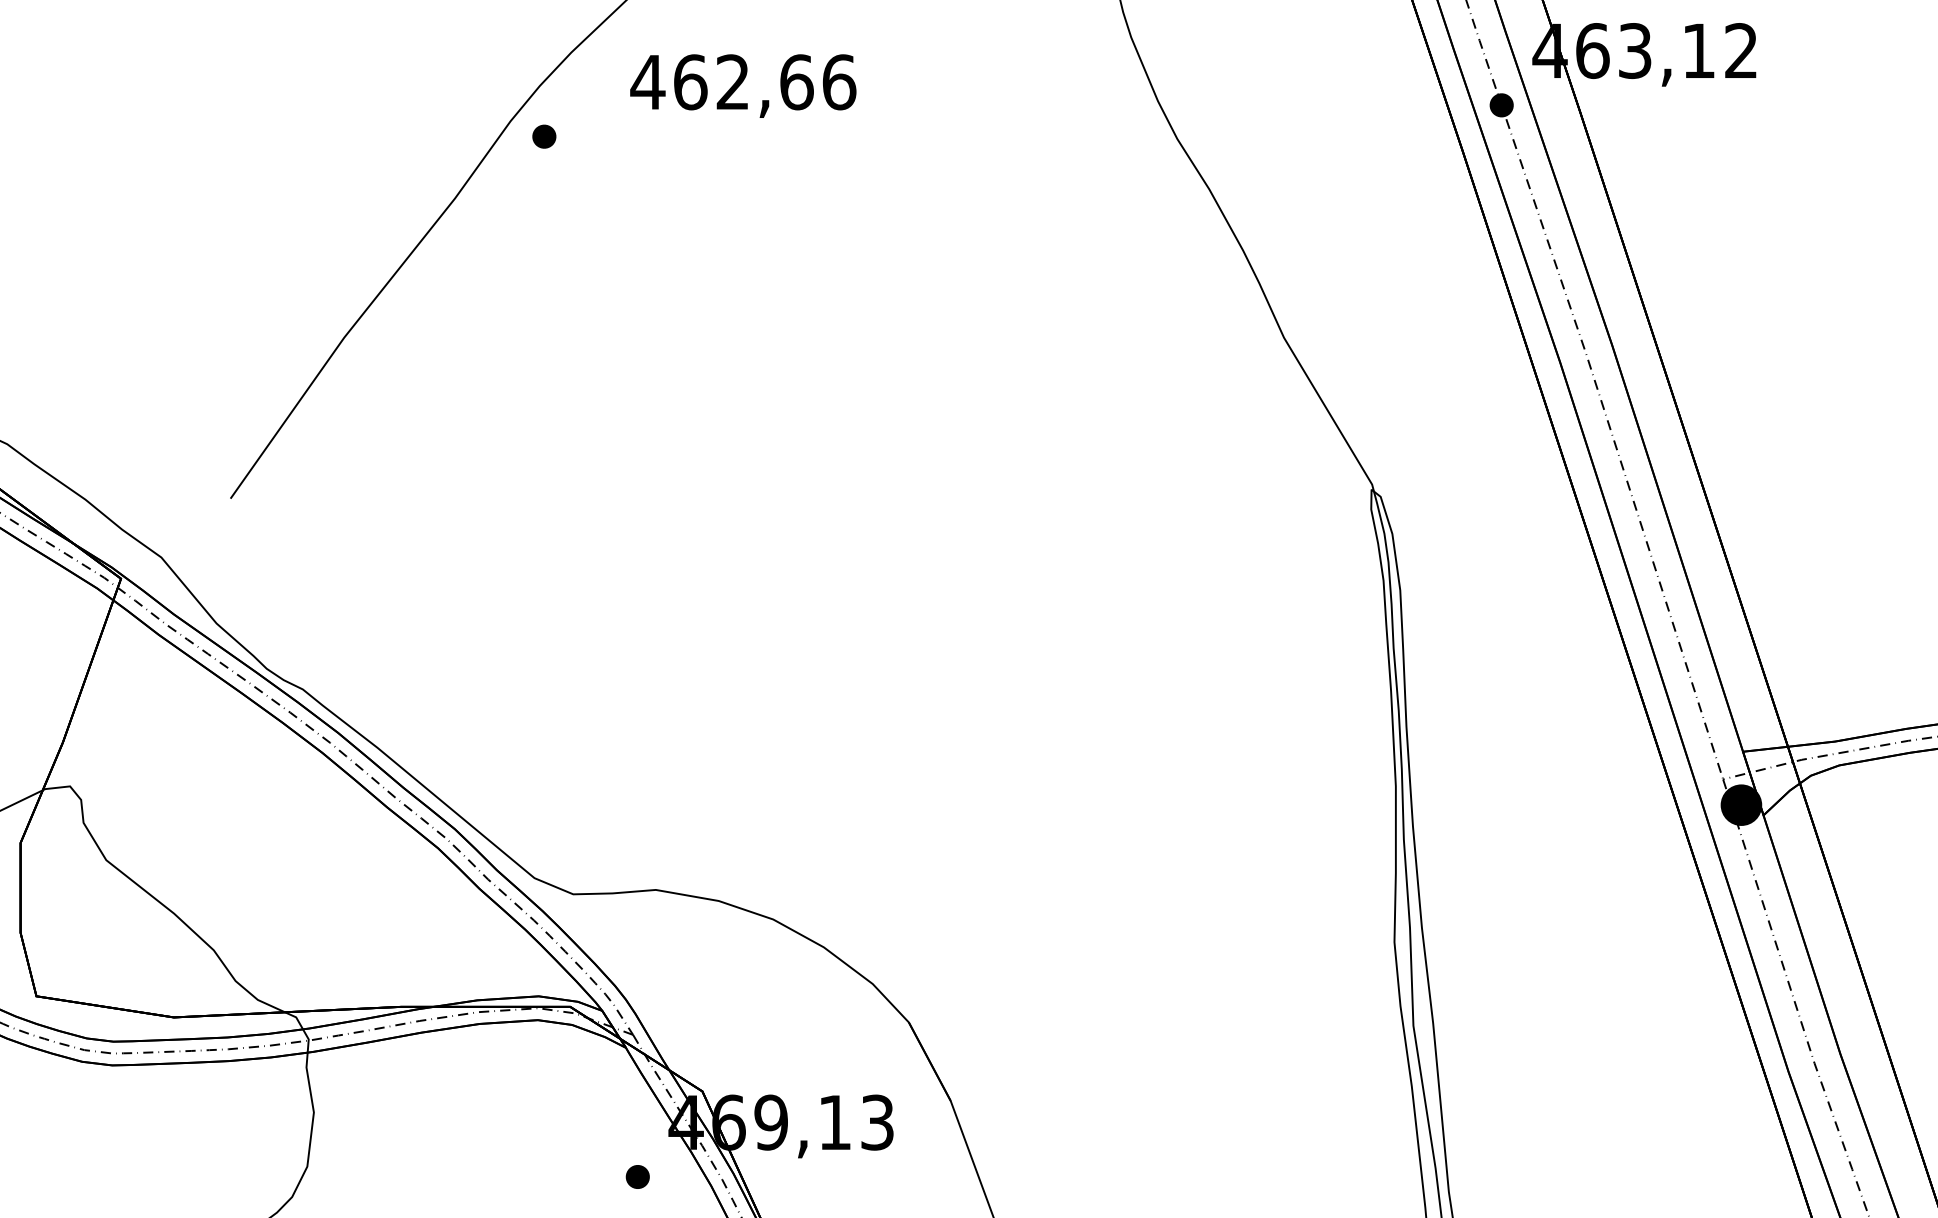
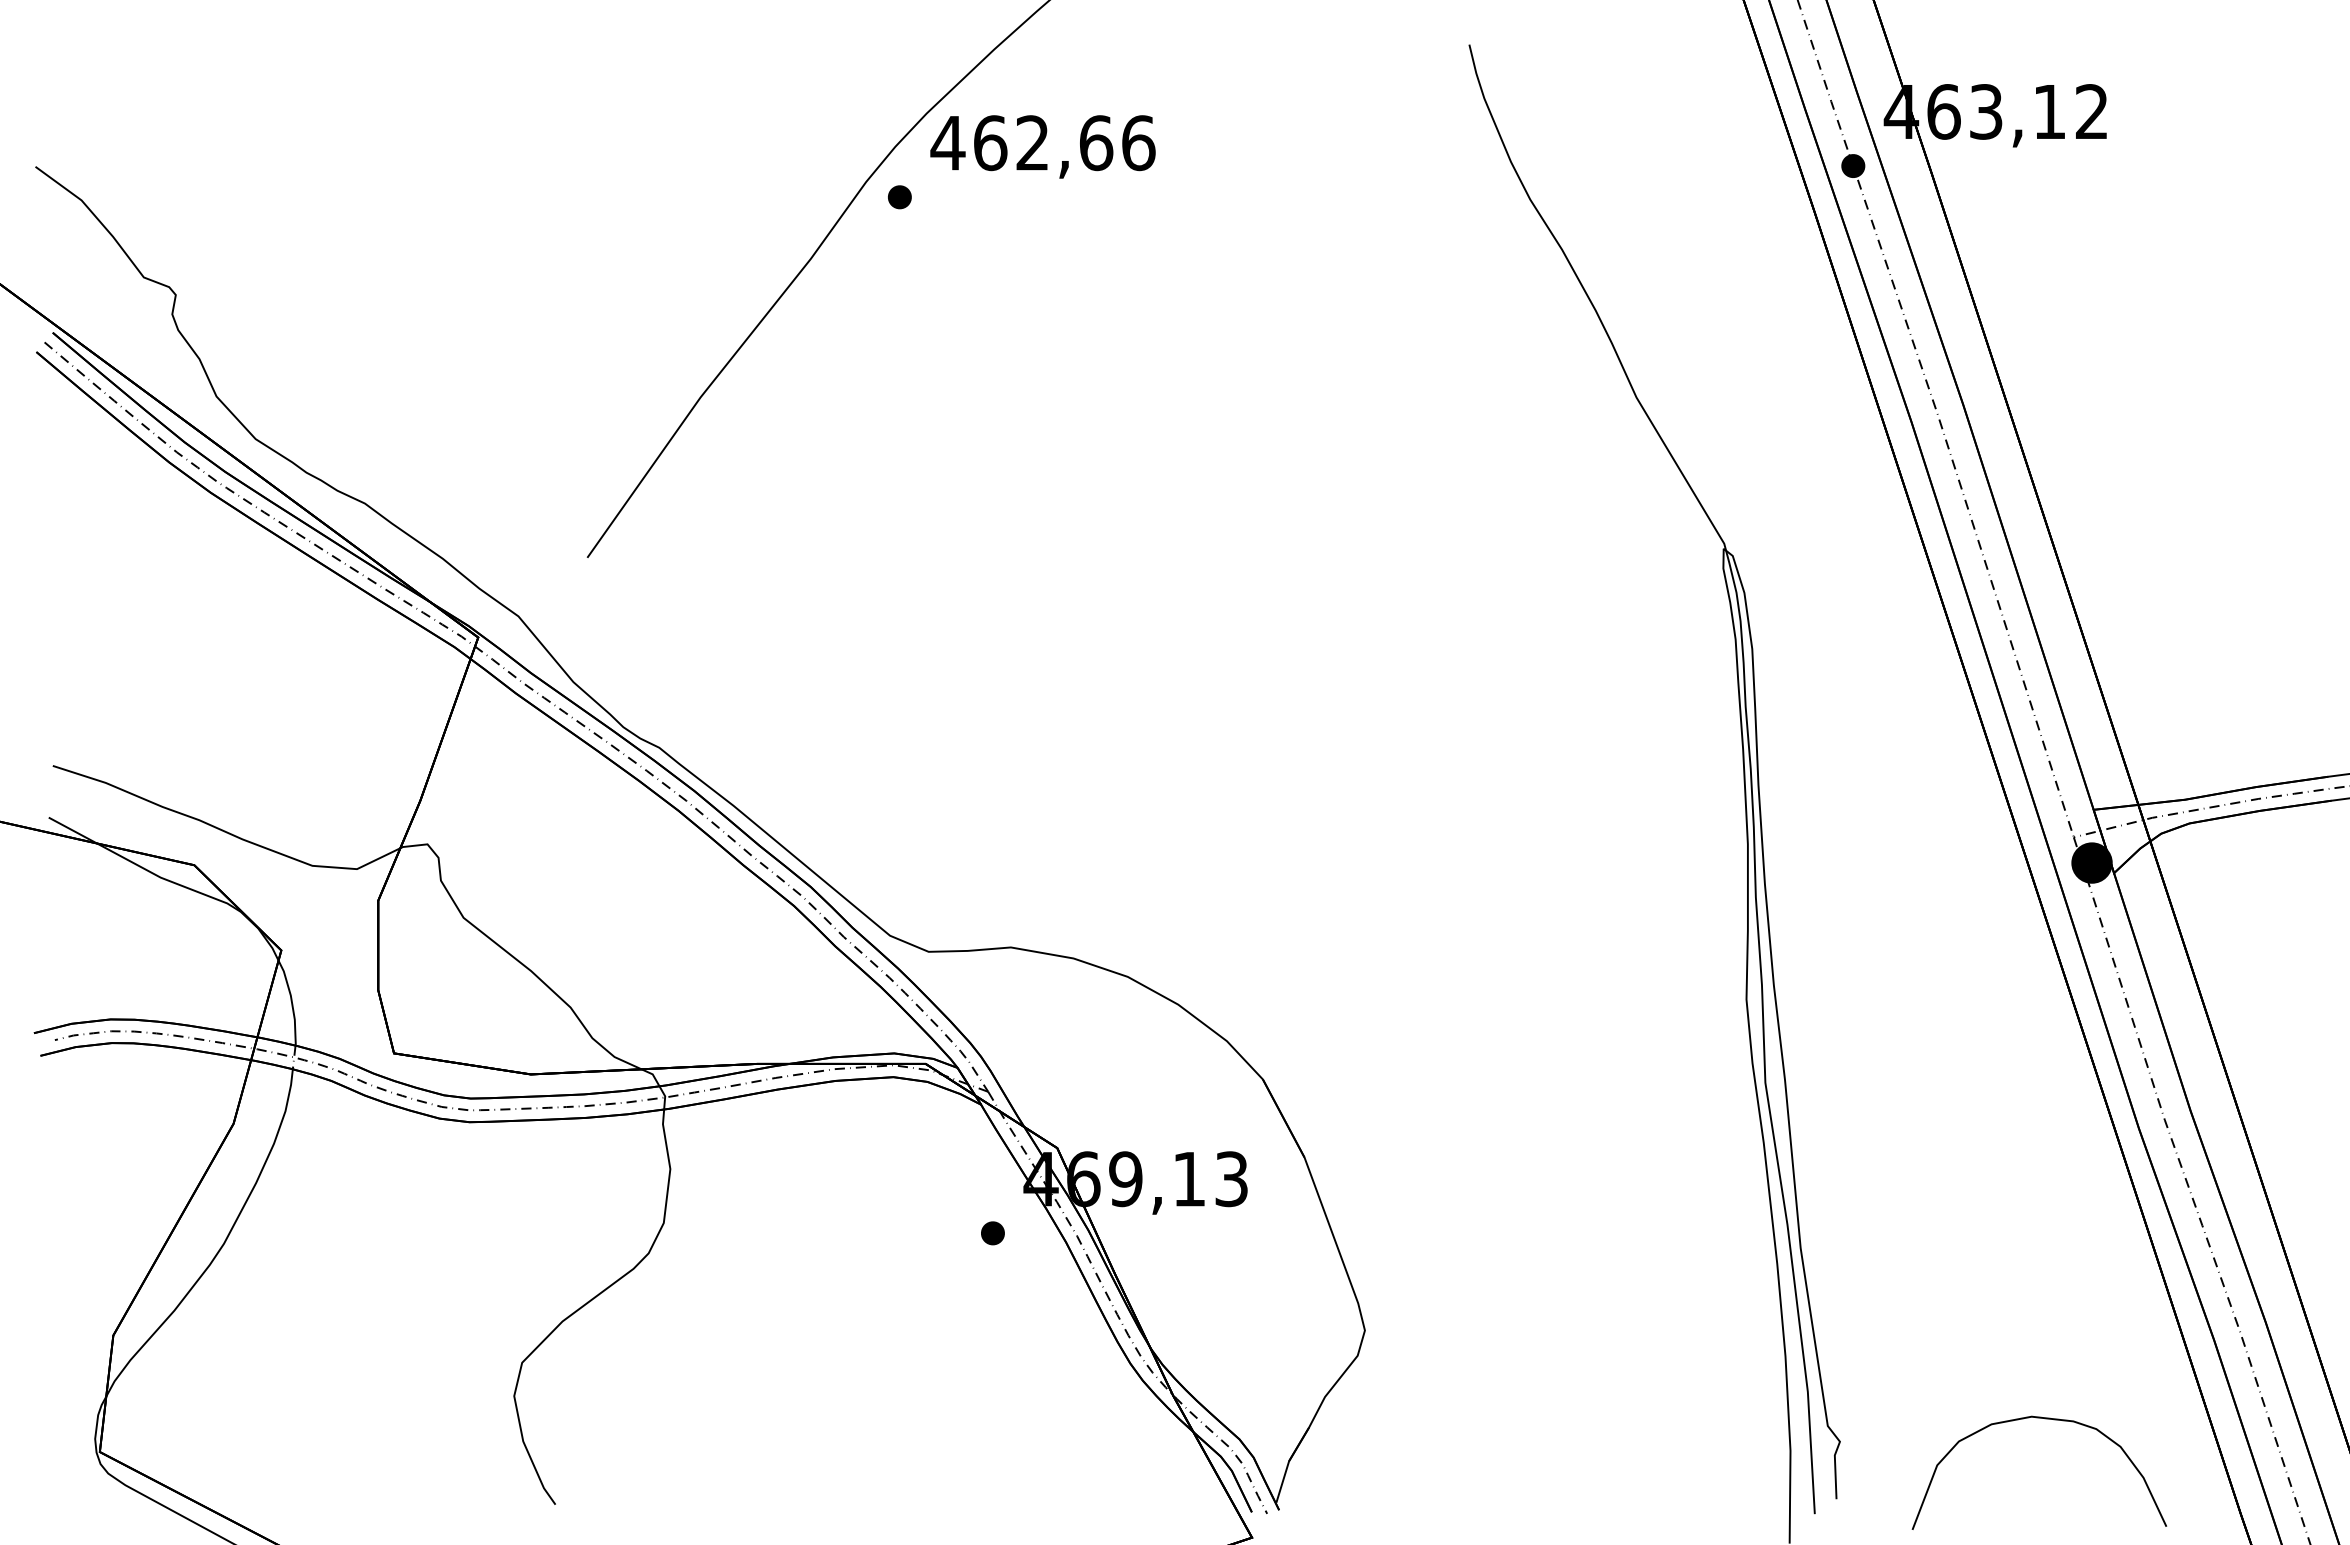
text: (742, 85) -> (1042, 146), moved

